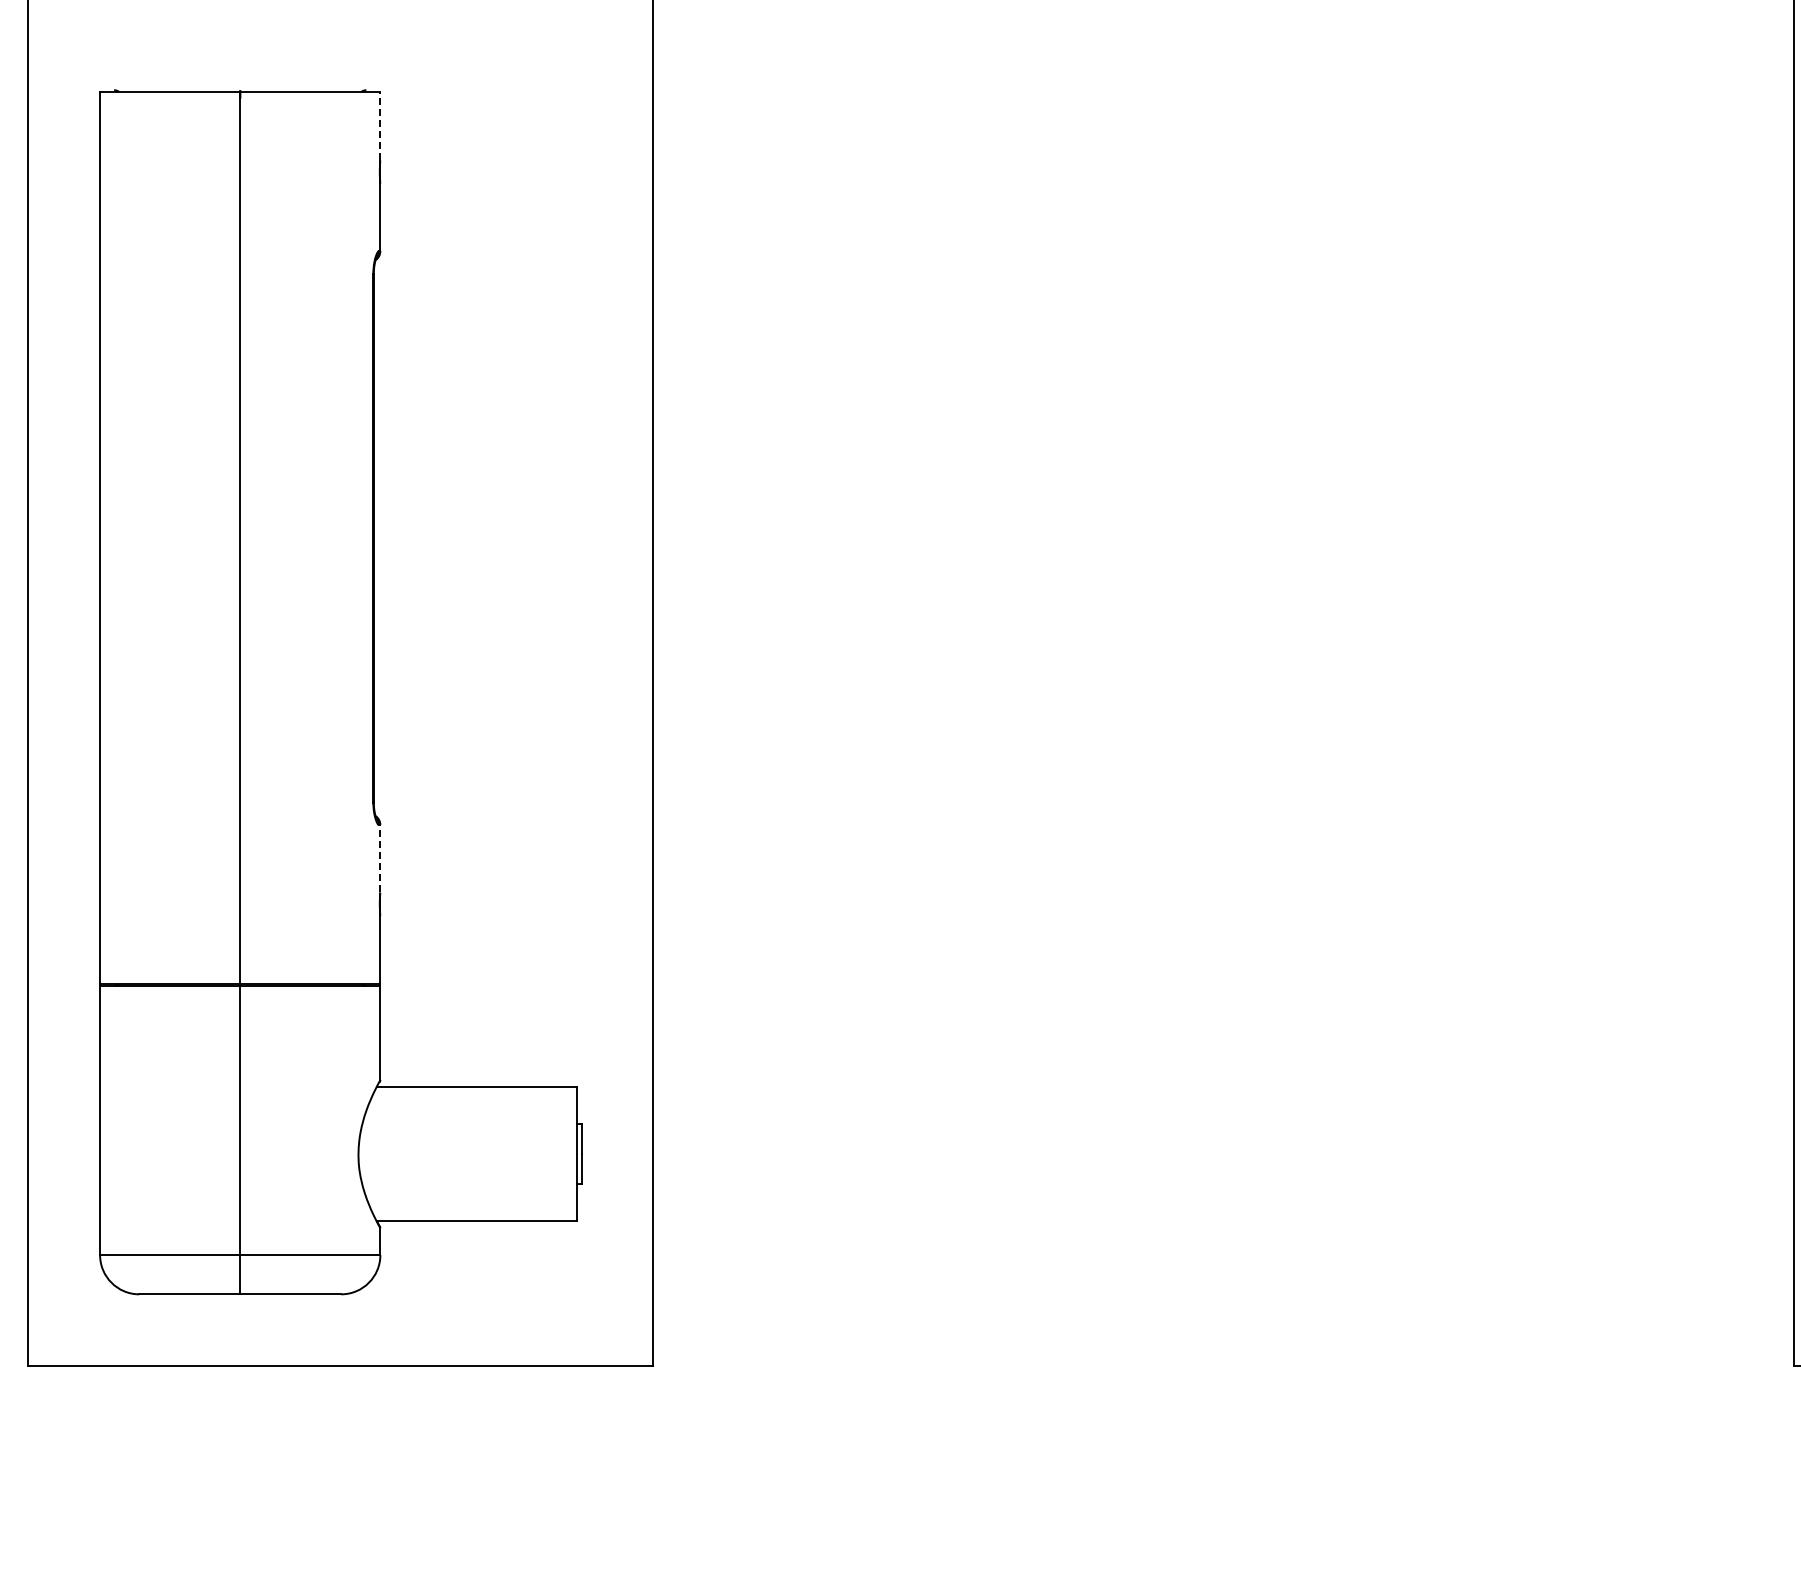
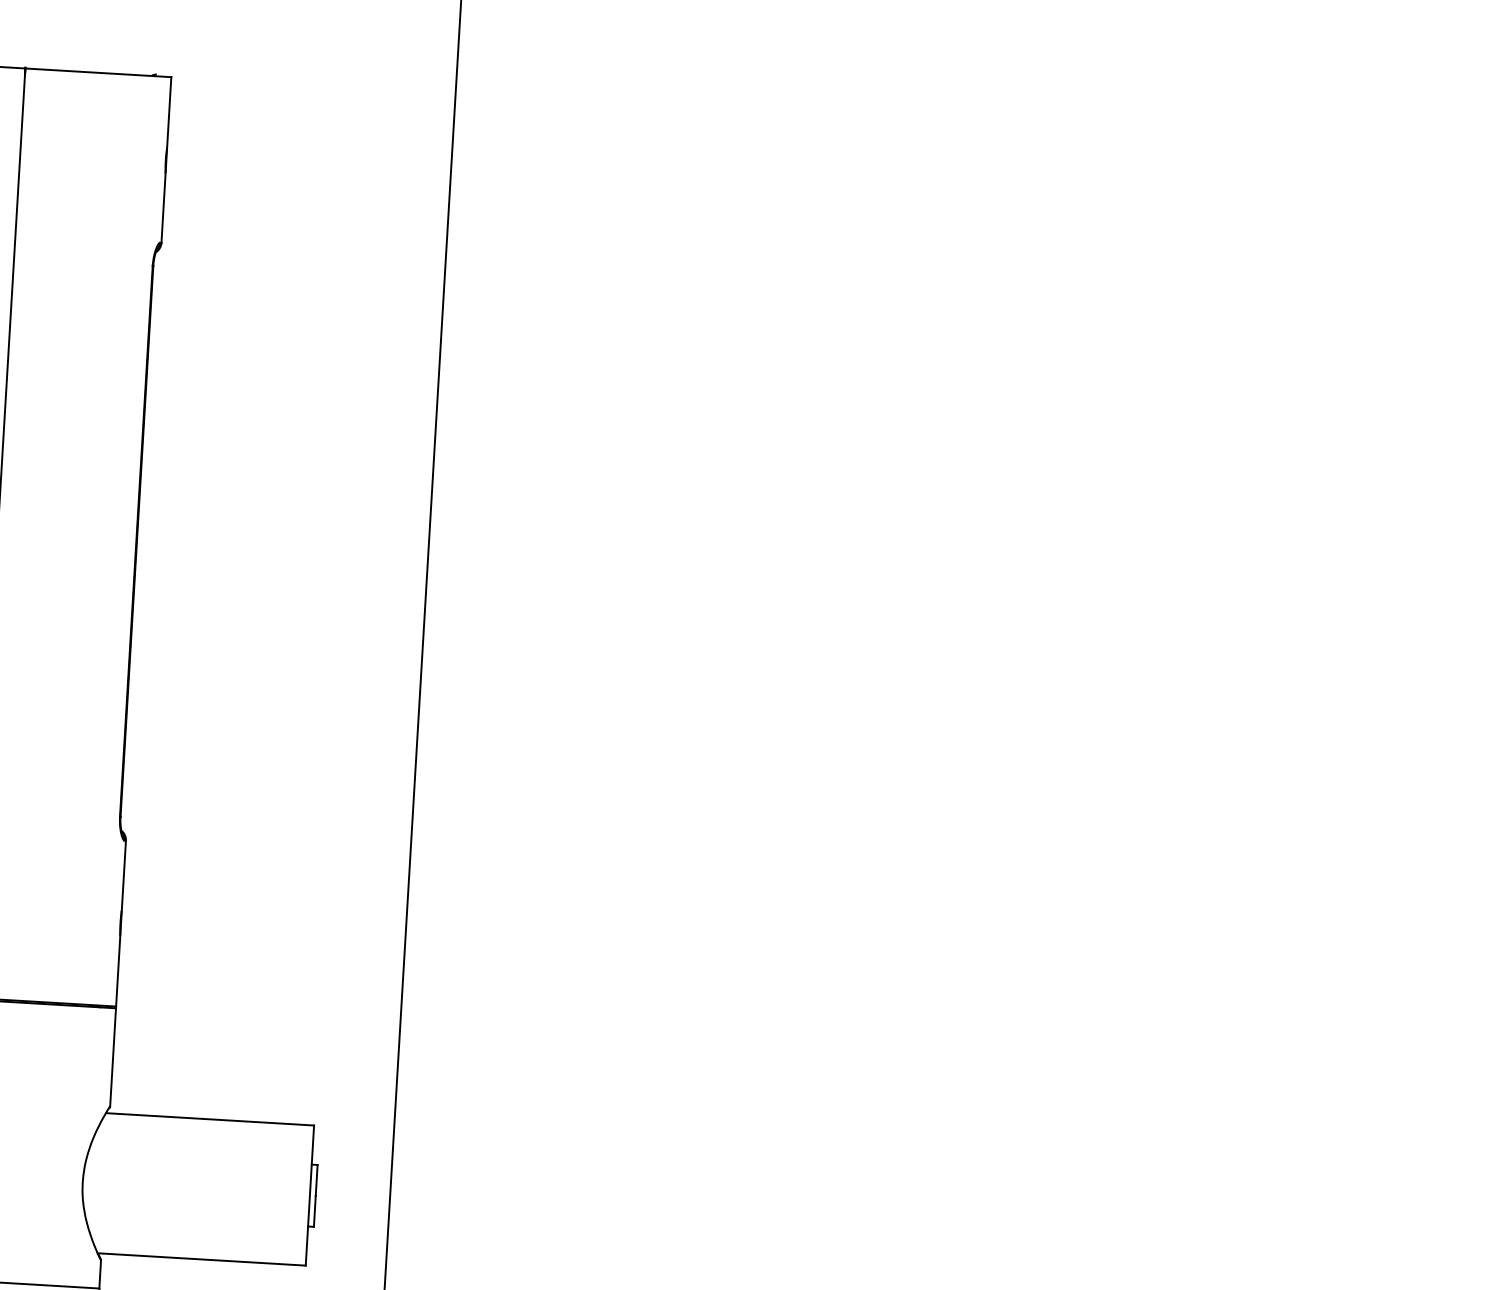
line: (380, 125) -> (169, 112), dashed -> solid
line: (380, 858) -> (124, 875), dashed -> solid

